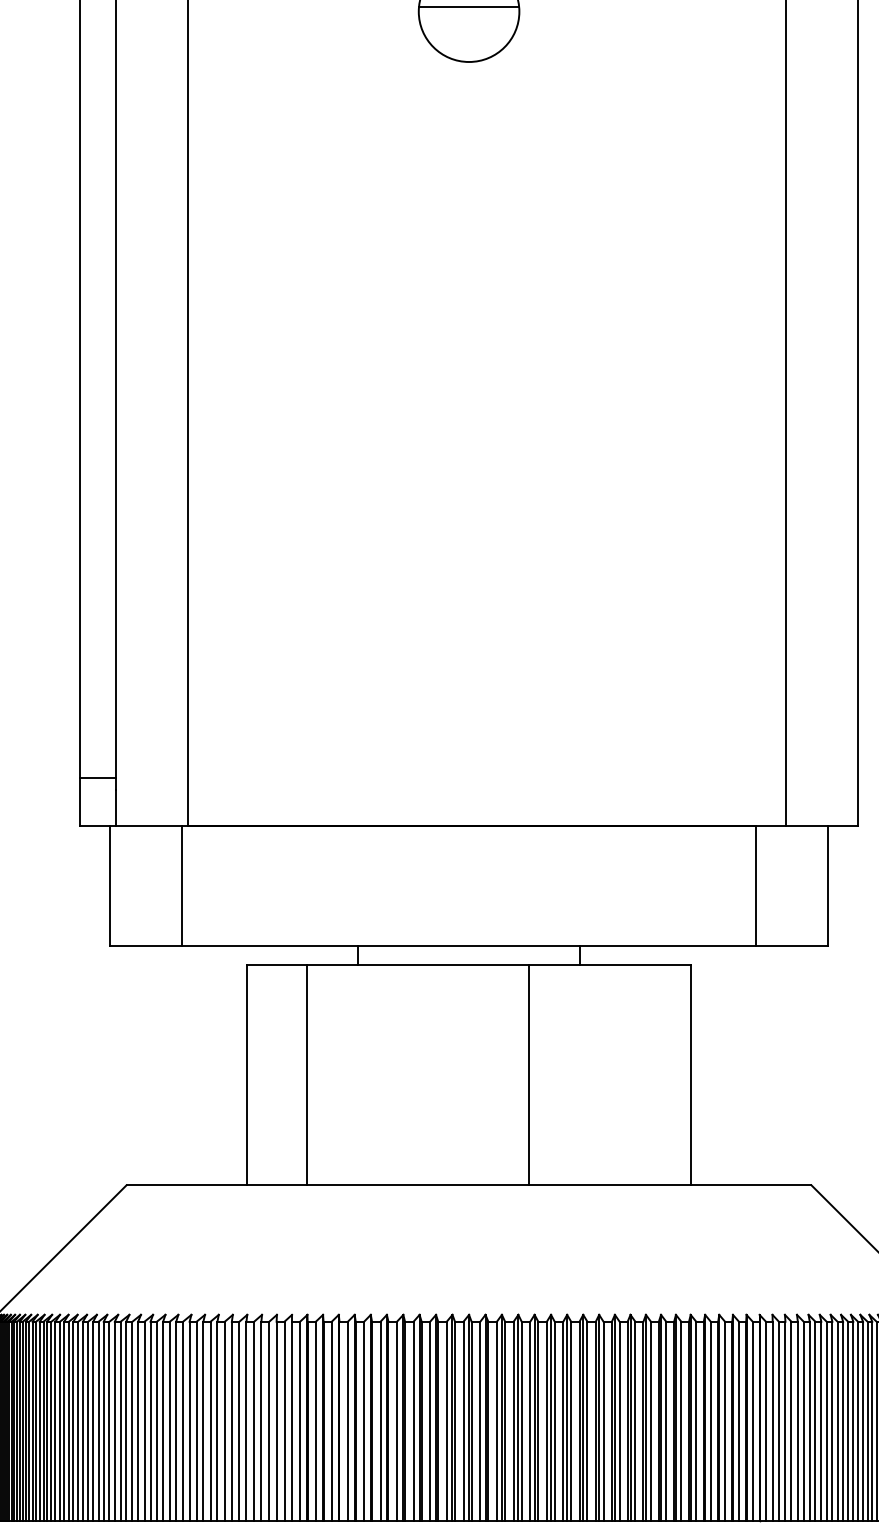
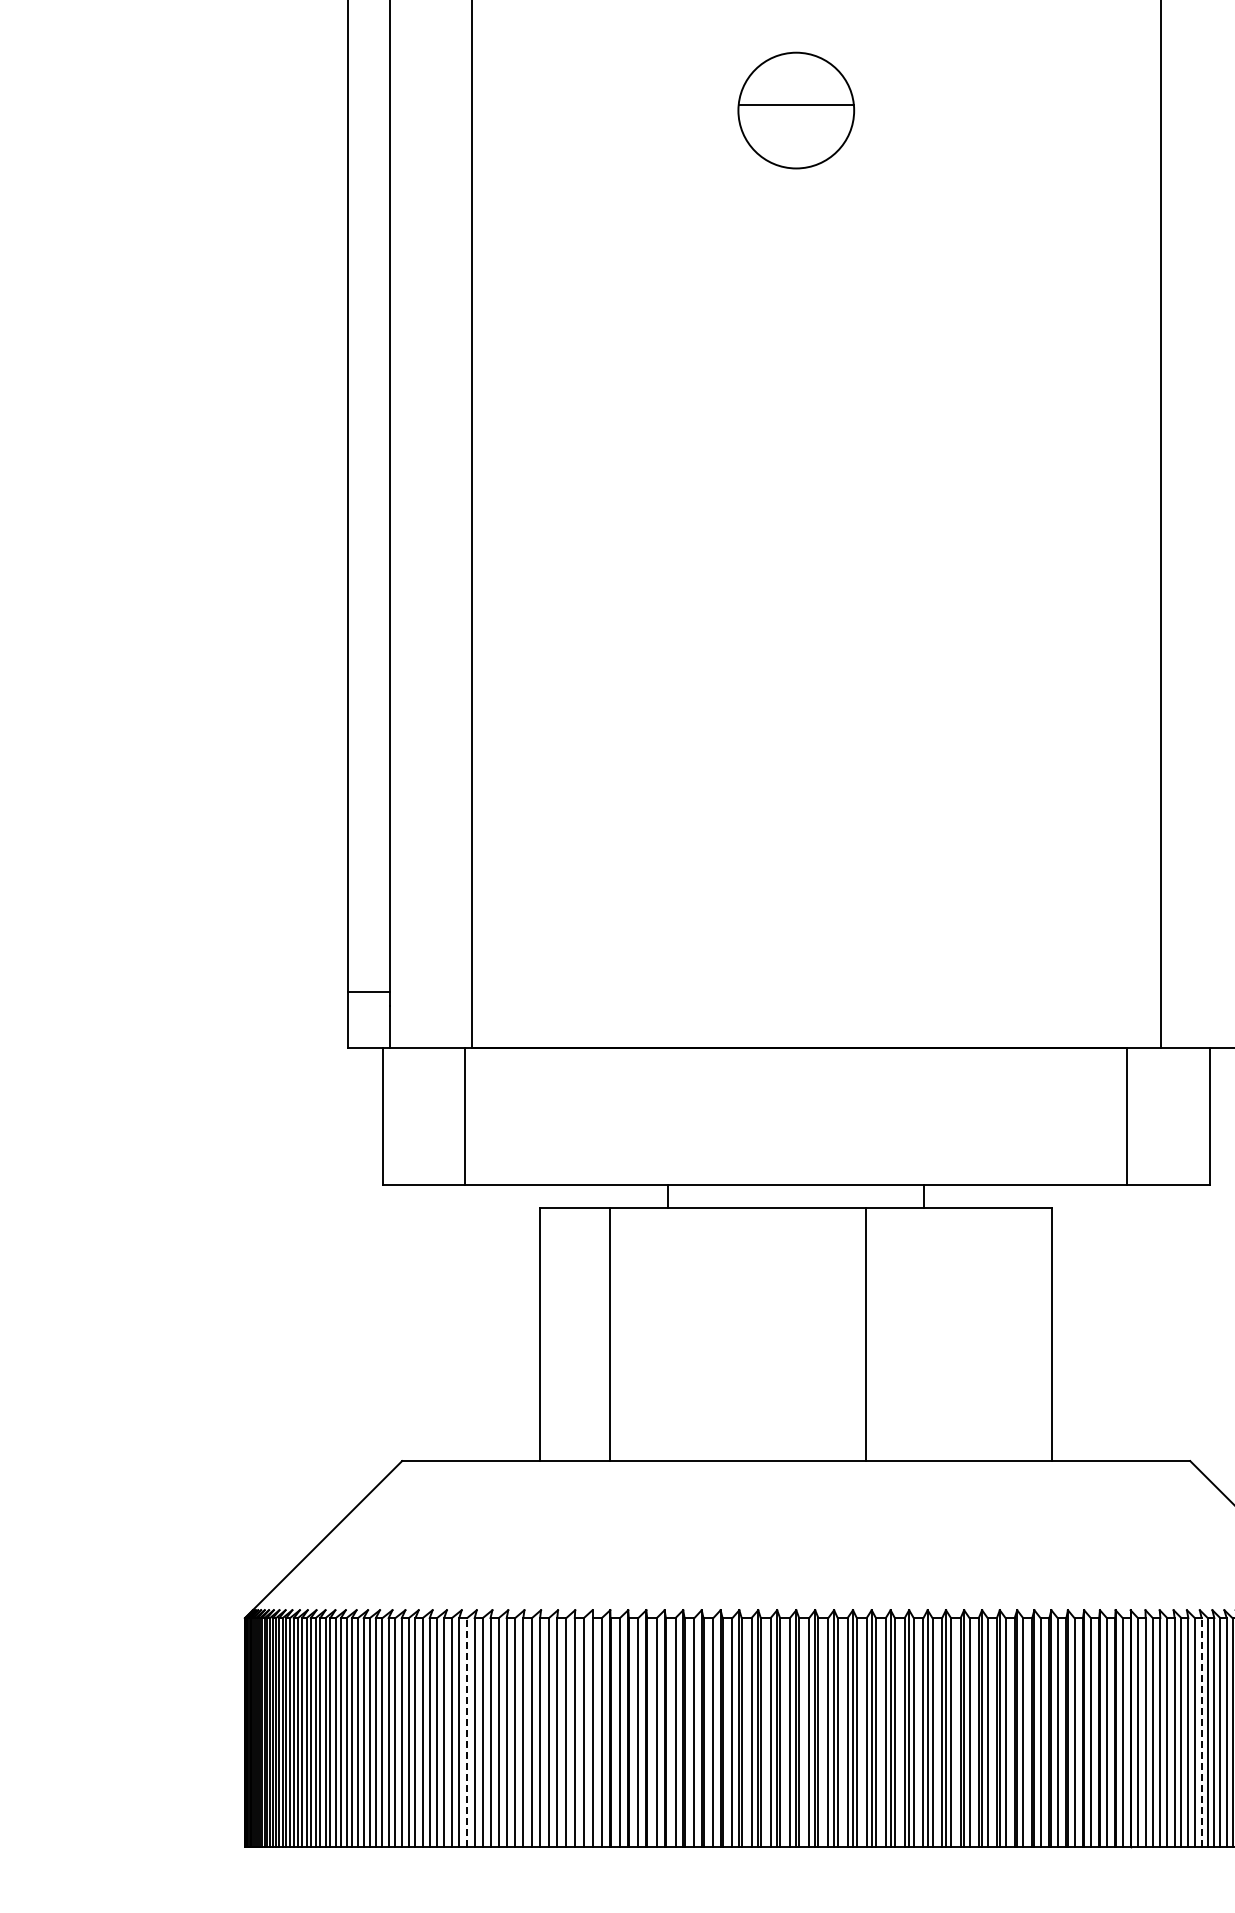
line: (183, 1421) -> (467, 1732), solid -> dashed
line: (821, 1421) -> (1201, 1732), solid -> dashed

